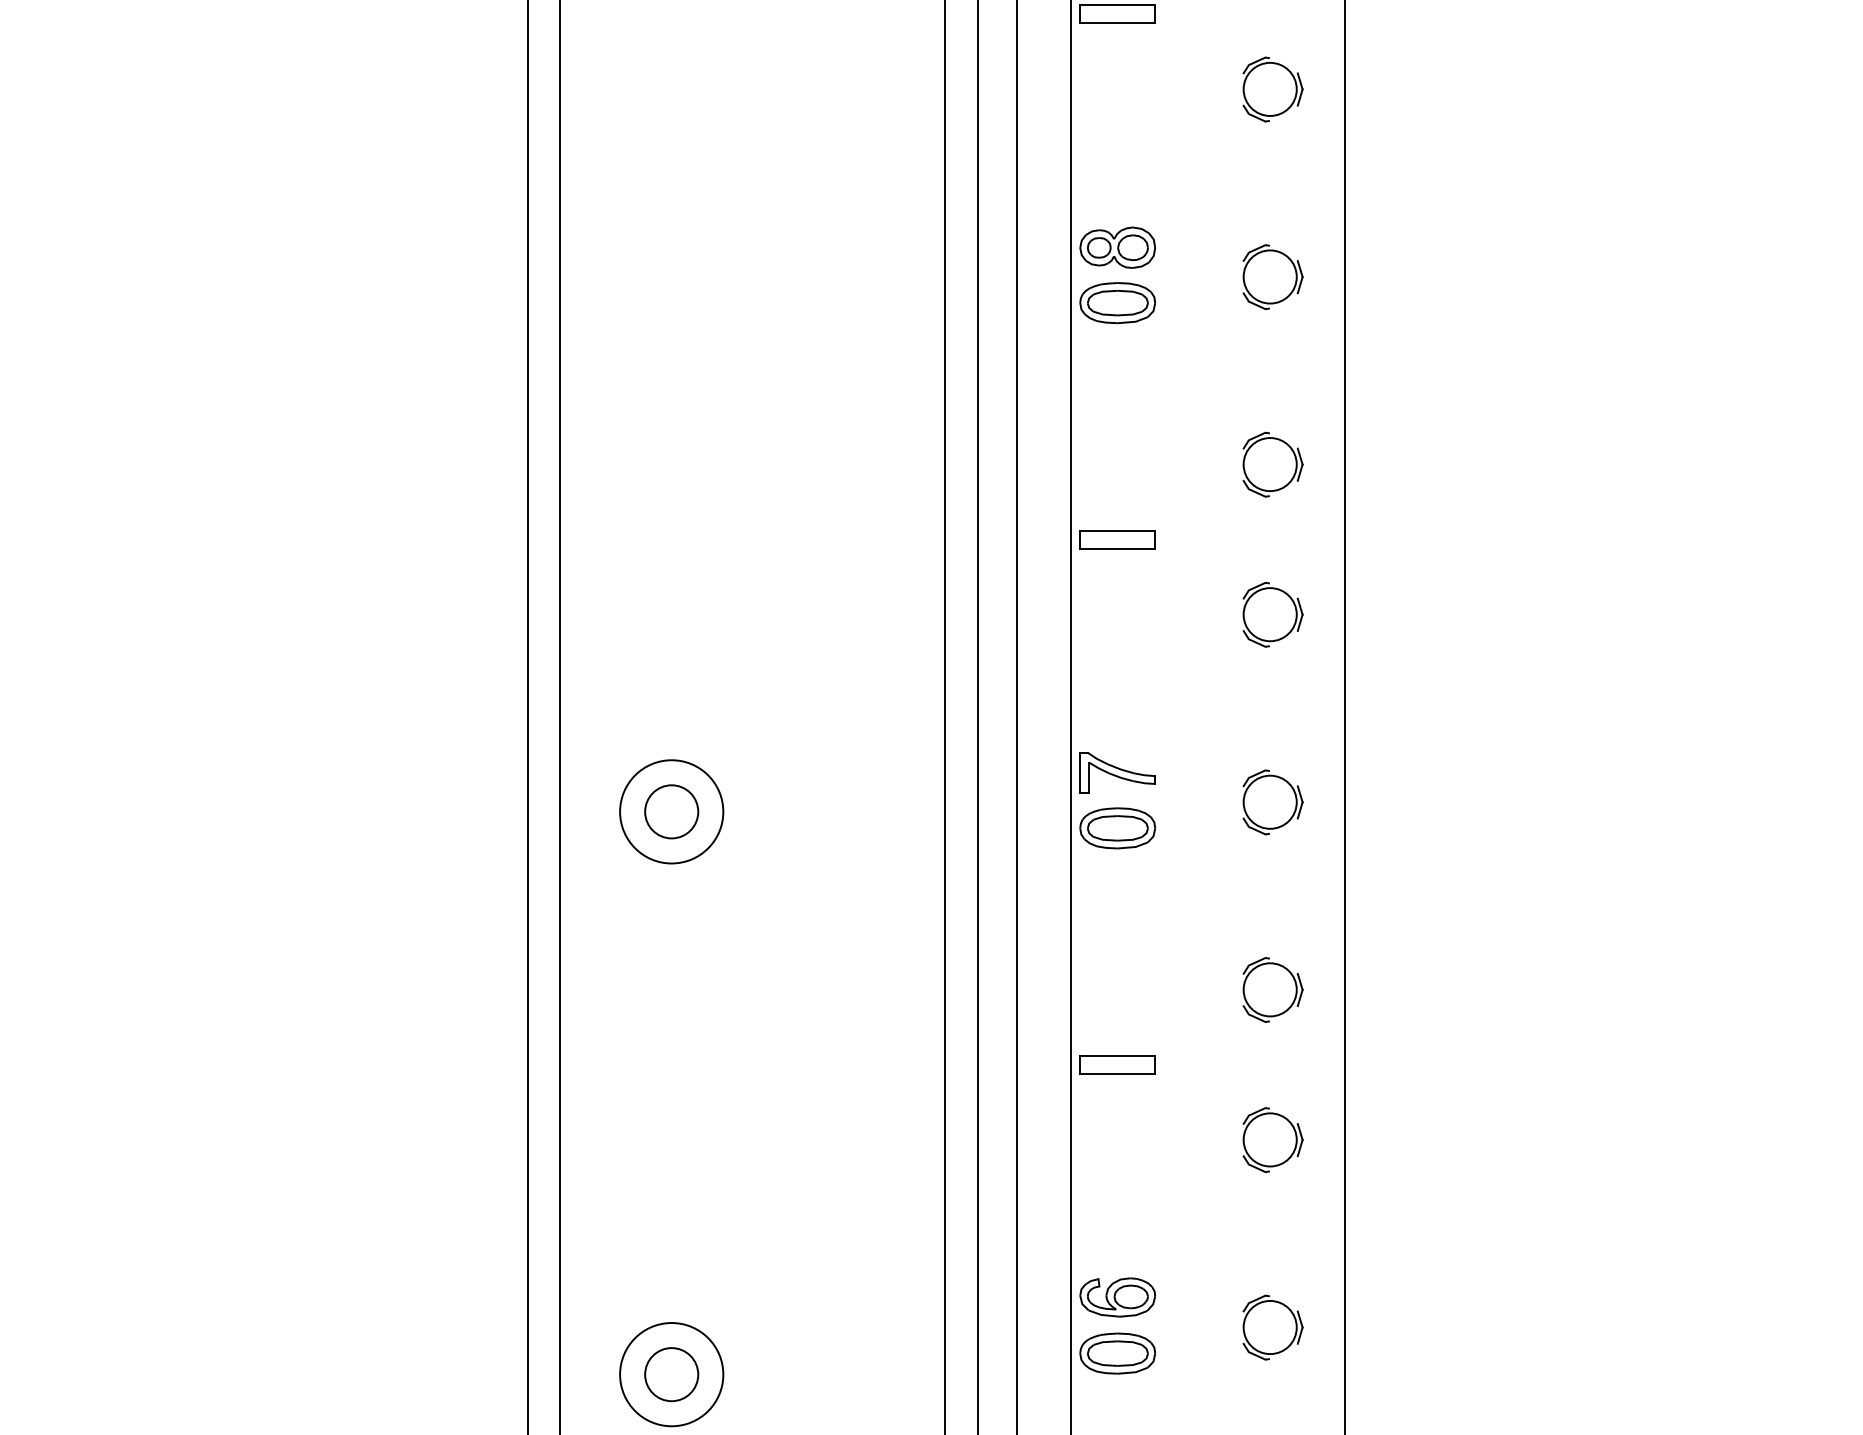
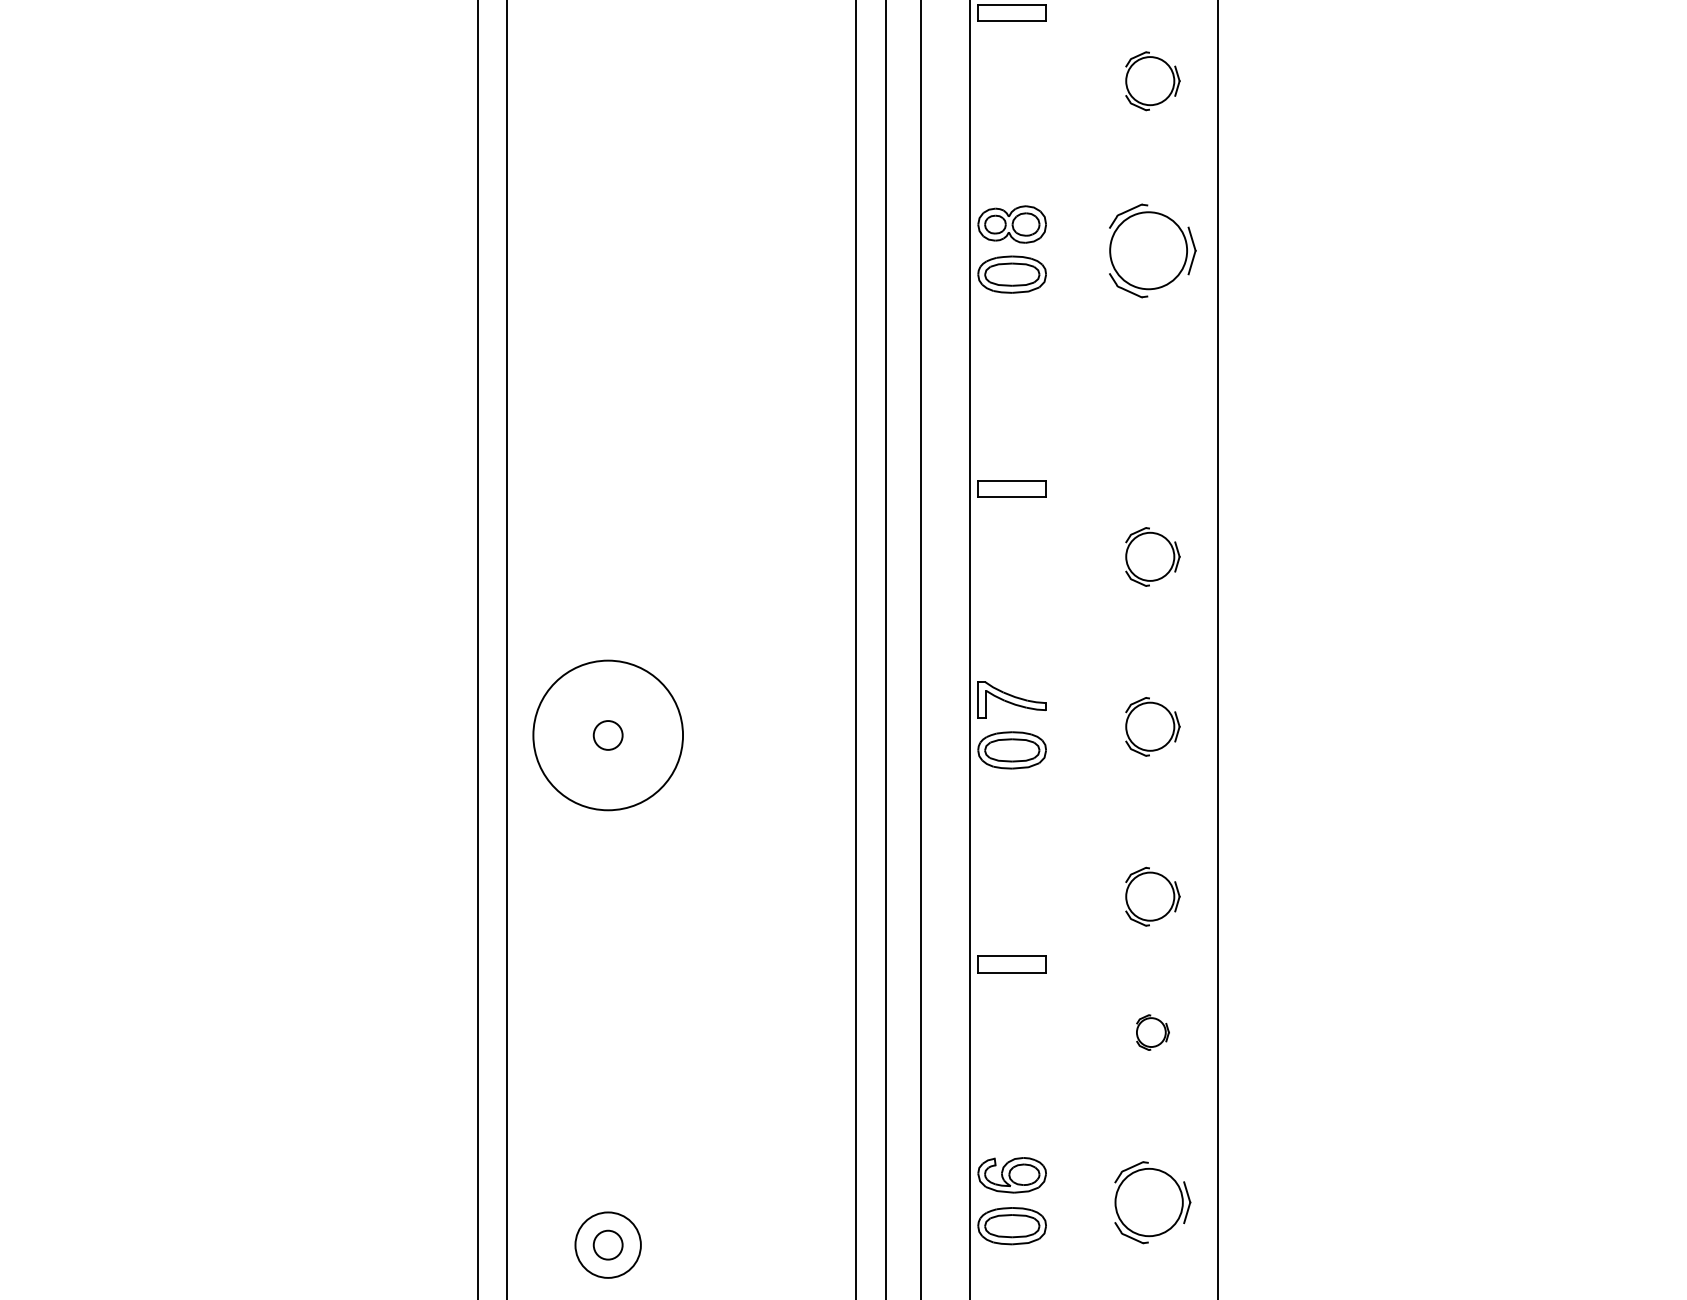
part: (1272, 277) -> (1152, 251), size x1.6
part: (1272, 464) -> (1152, 420), removed
circle: (670, 811) -> (607, 735), size x1.6
circle: (672, 811) -> (608, 735), size x0.6
part: (1272, 1139) -> (1152, 1032), size x0.6
part: (1272, 1327) -> (1152, 1202), size x1.4
circle: (670, 1373) -> (607, 1244), size x0.7
circle: (672, 1374) -> (608, 1245), size x0.6

